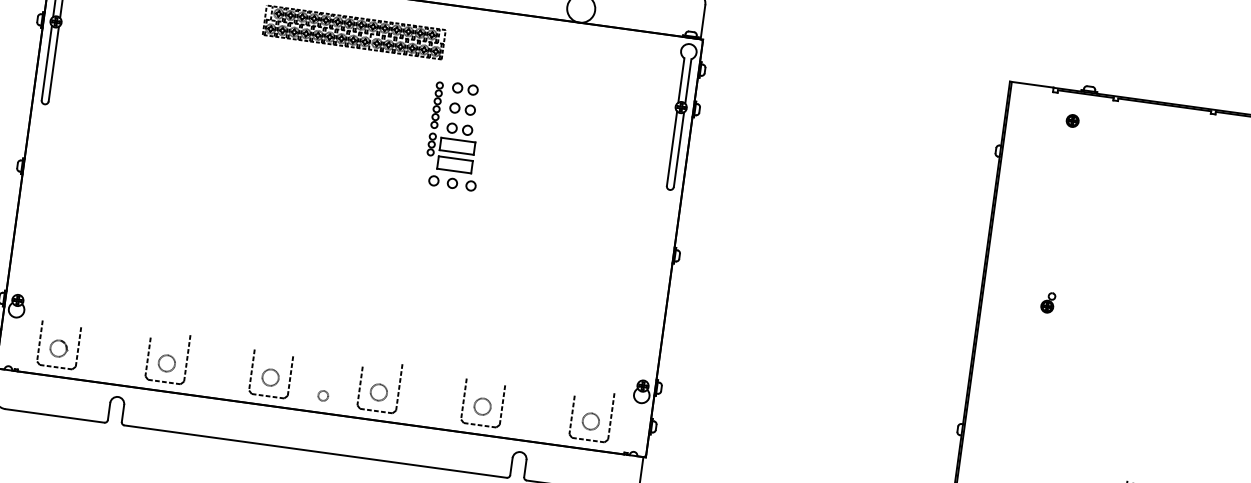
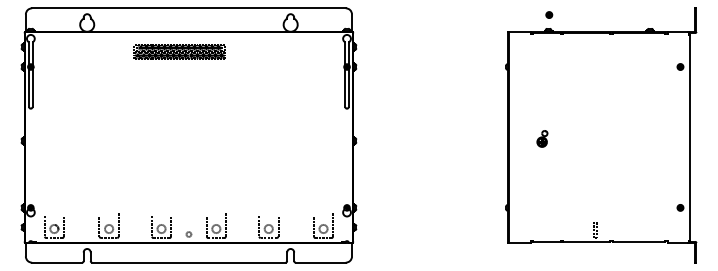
part: (1073, 119) -> (549, 14), moved
part: (456, 136) -> (237, 96), removed
part: (1048, 301) -> (542, 138), size x1.6

